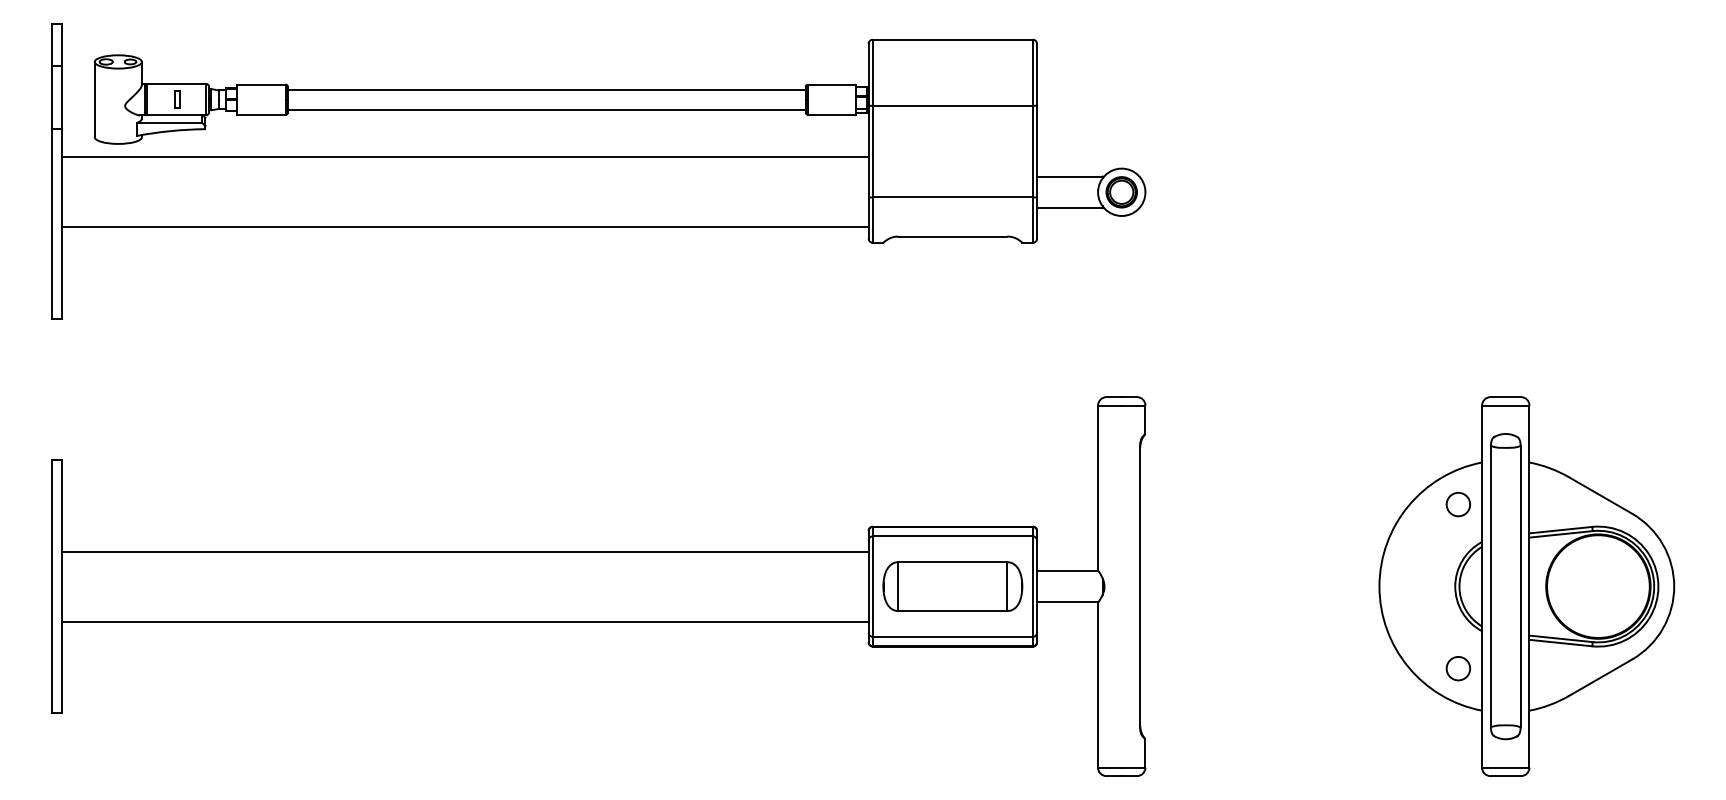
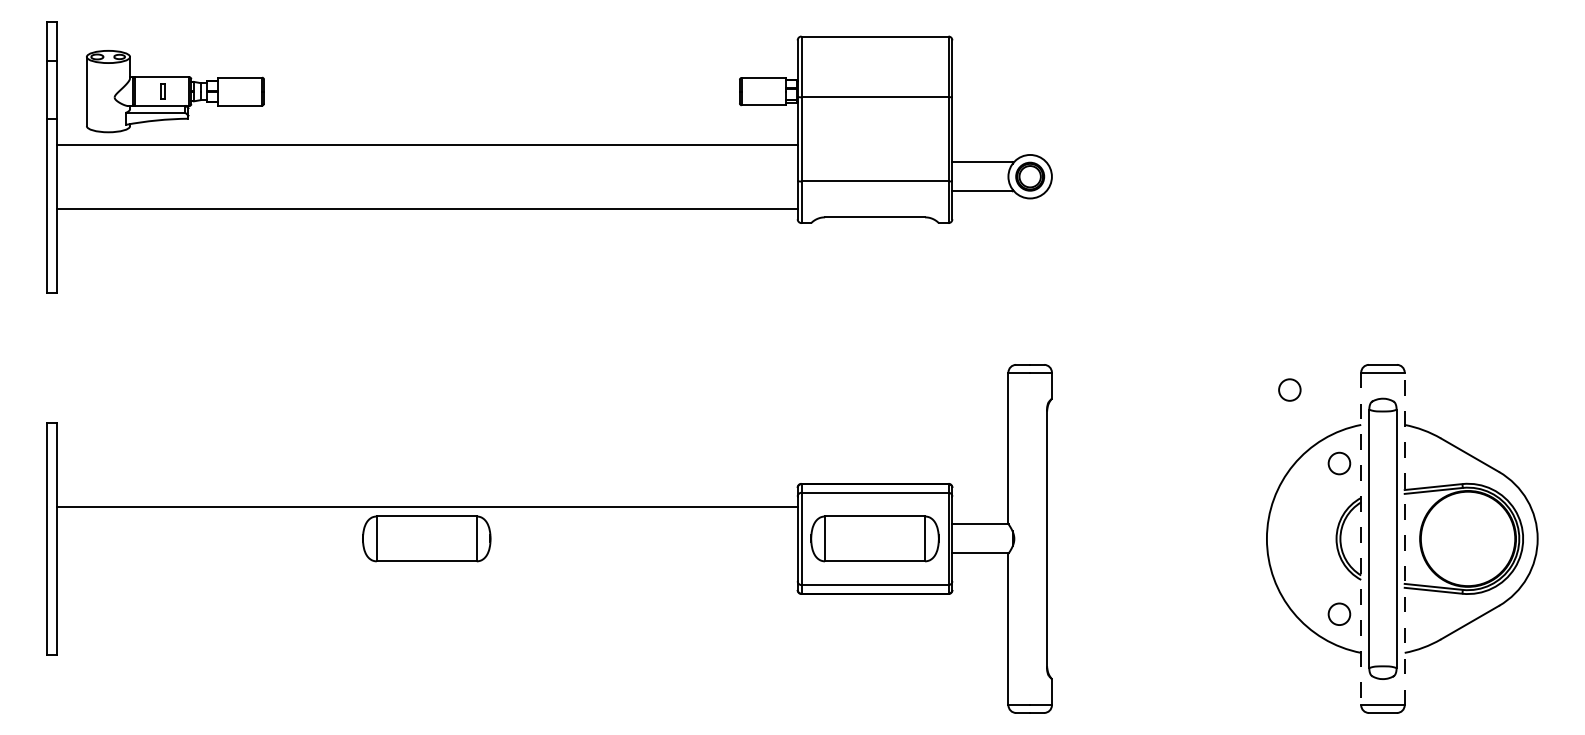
line: (546, 89) -> (501, 82), removed
line: (546, 109) -> (501, 100), removed
circle: (1404, 424) -> (1289, 390), added
part: (464, 586) -> (426, 538), added
line: (1529, 586) -> (1404, 538), solid -> dashed
line: (1482, 587) -> (1361, 539), solid -> dashed
line: (465, 621) -> (427, 570), removed

